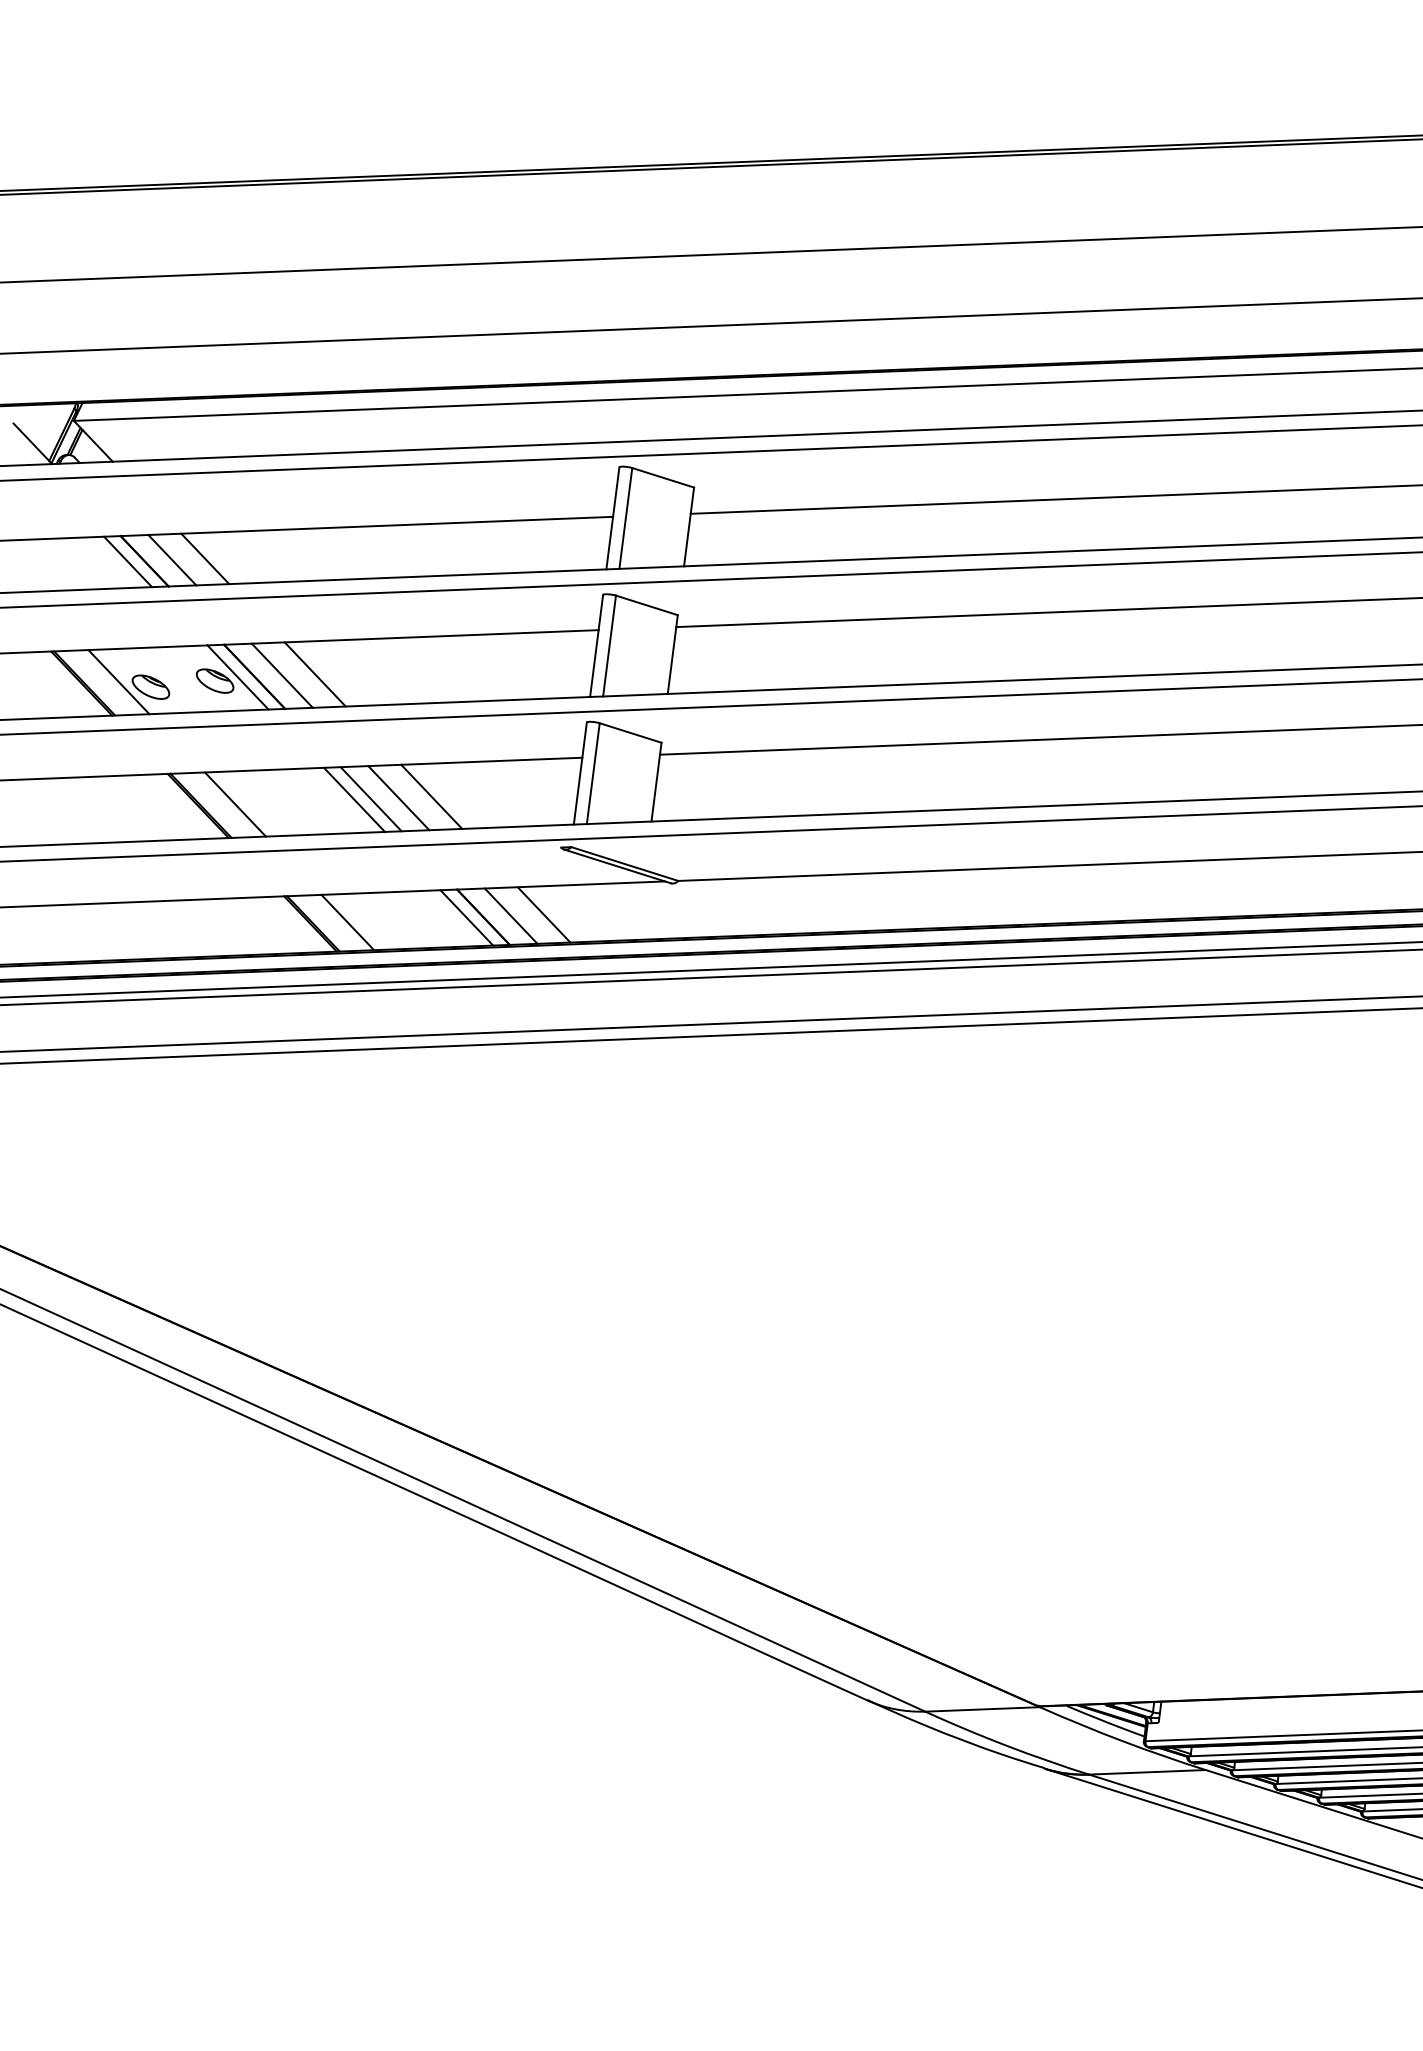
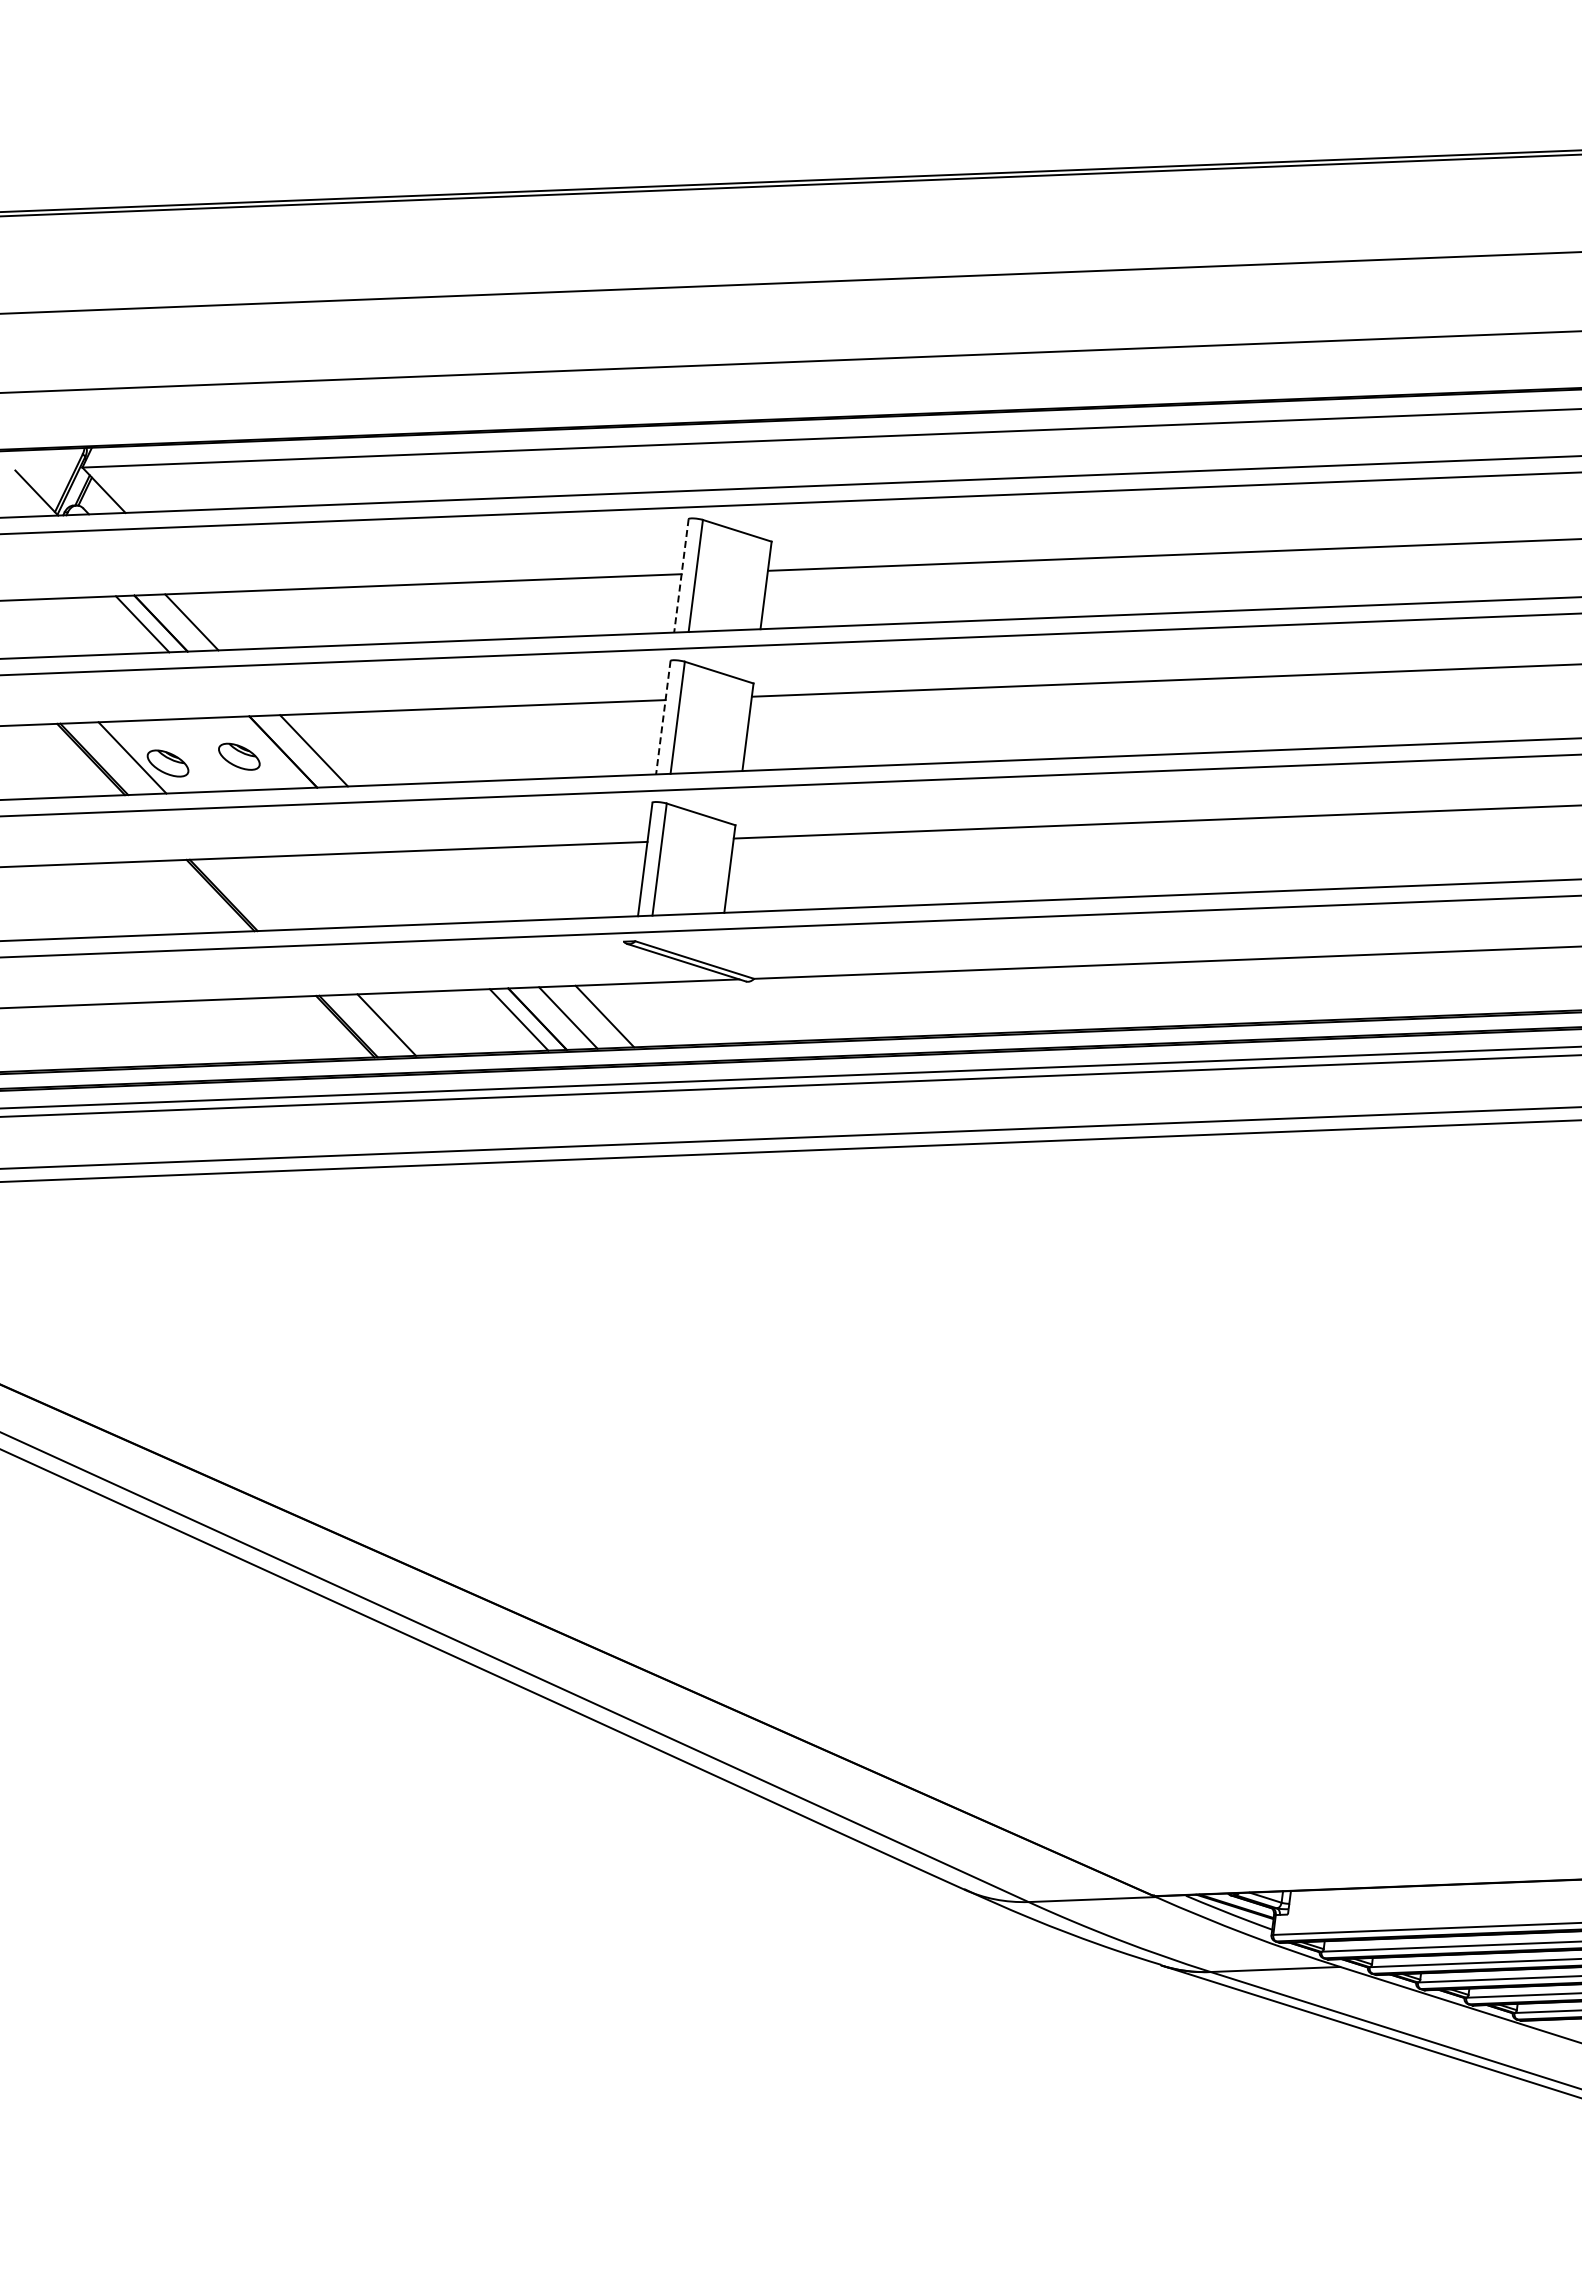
line: (612, 518) -> (681, 576), solid -> dashed
line: (205, 558) -> (228, 620), removed
line: (596, 646) -> (663, 718), solid -> dashed
line: (315, 674) -> (350, 749), removed
line: (237, 677) -> (264, 752), removed
line: (432, 796) -> (480, 885), removed
line: (398, 797) -> (443, 886), removed
line: (370, 798) -> (412, 887), removed
line: (354, 799) -> (394, 888), removed
line: (235, 804) -> (261, 893), removed

